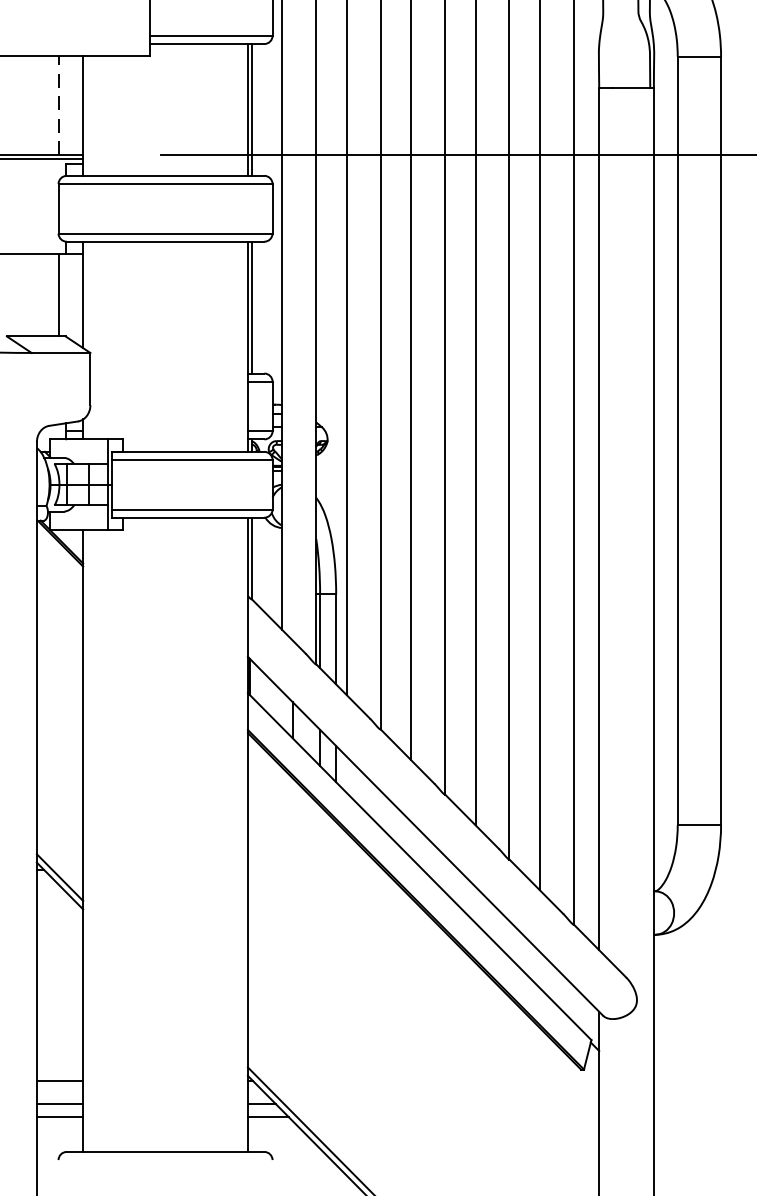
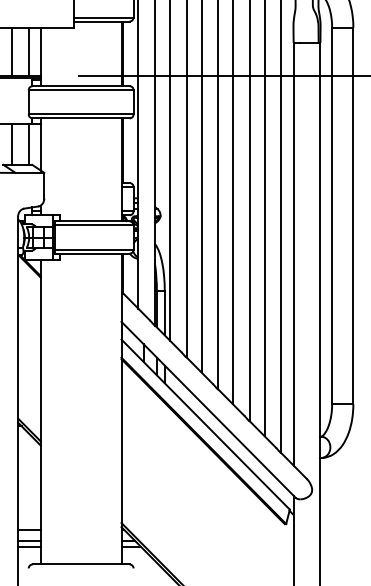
line: (25, 105) -> (12, 51), added
line: (58, 105) -> (28, 51), dashed -> solid
line: (25, 294) -> (12, 144), added

